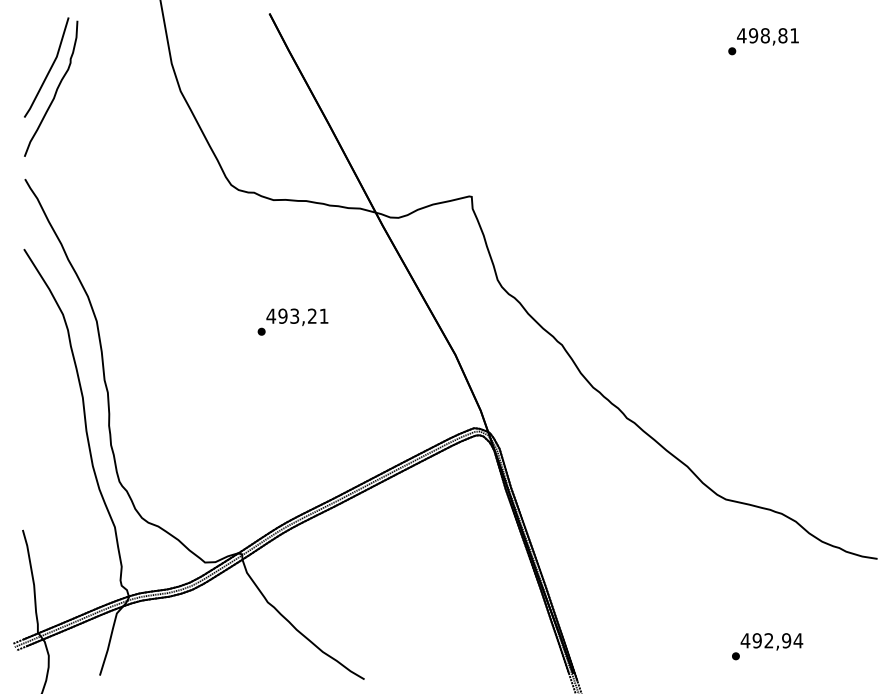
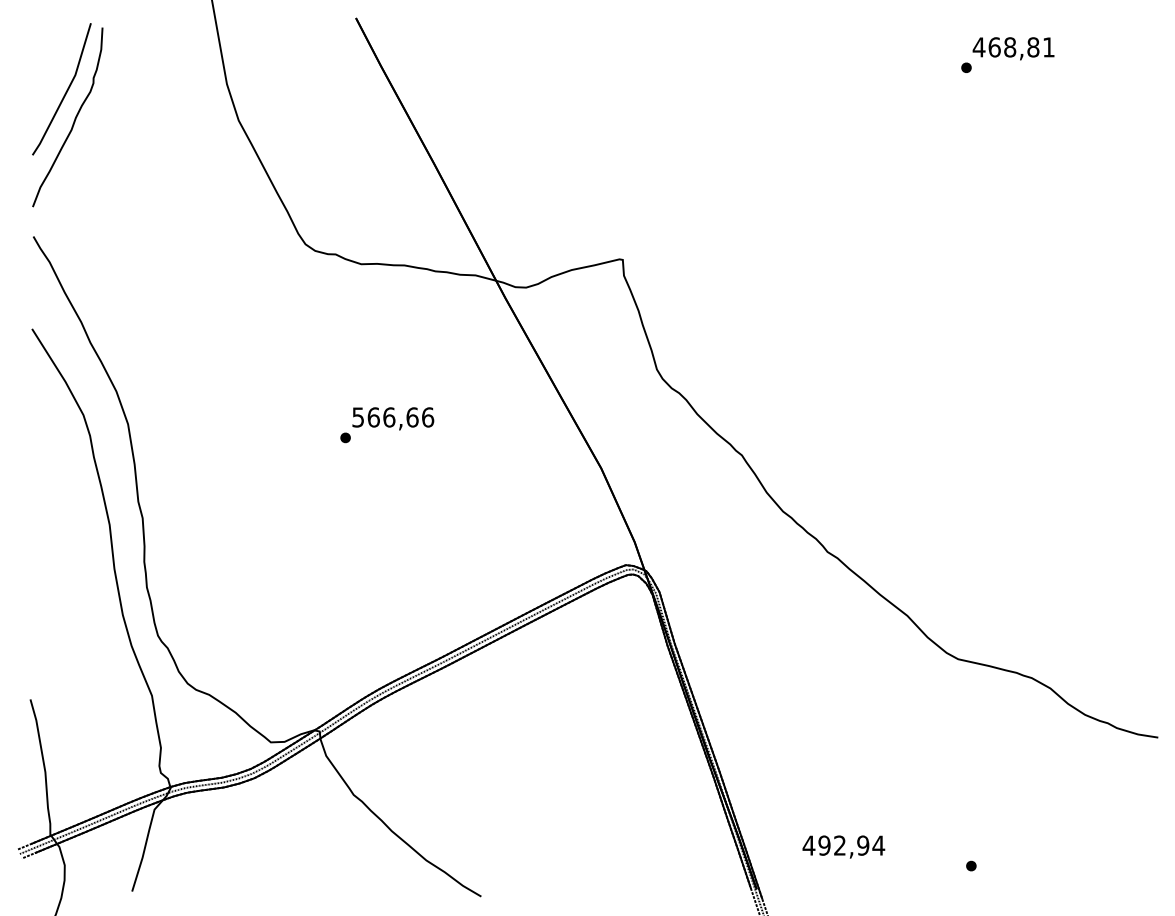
text: (753, 35) -> (994, 47), 498,81 -> 468,81
text: (297, 316) -> (392, 417), 493,21 -> 566,66
text: (771, 641) -> (843, 846), moved

